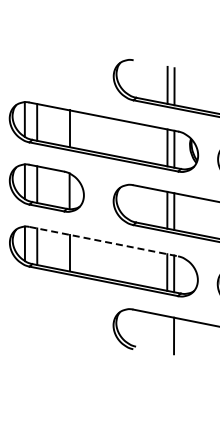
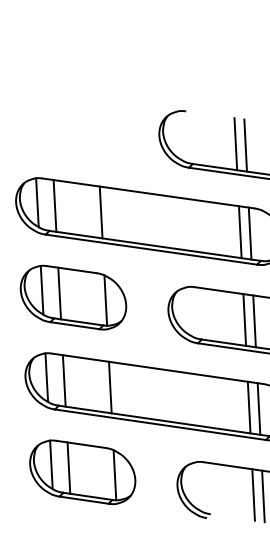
line: (103, 241) -> (157, 368), dashed -> solid
part: (46, 311) -> (82, 471), added
line: (167, 334) -> (254, 494), added

